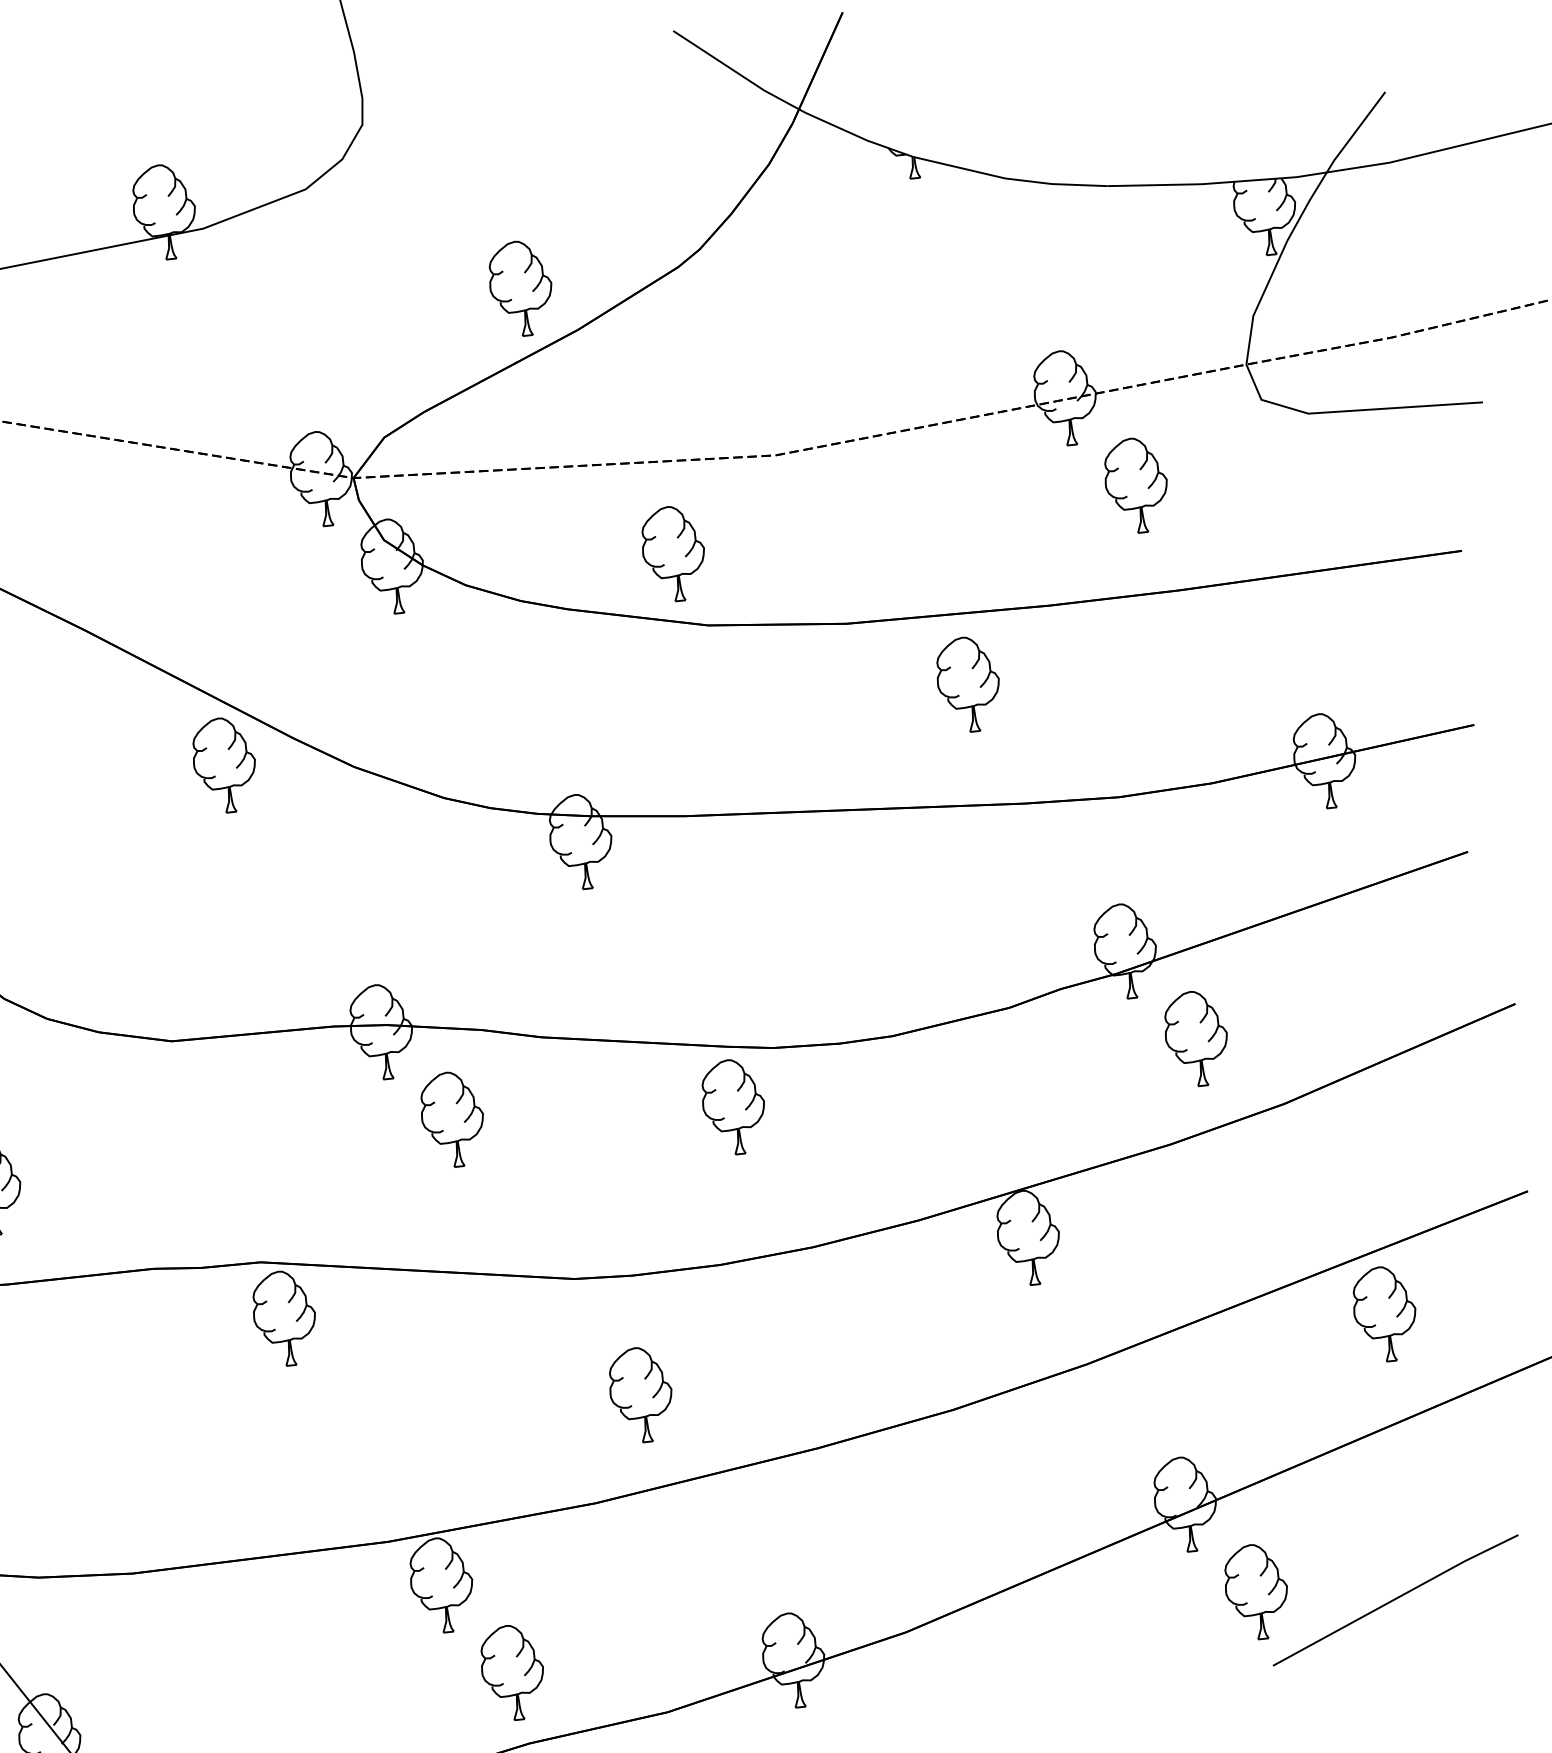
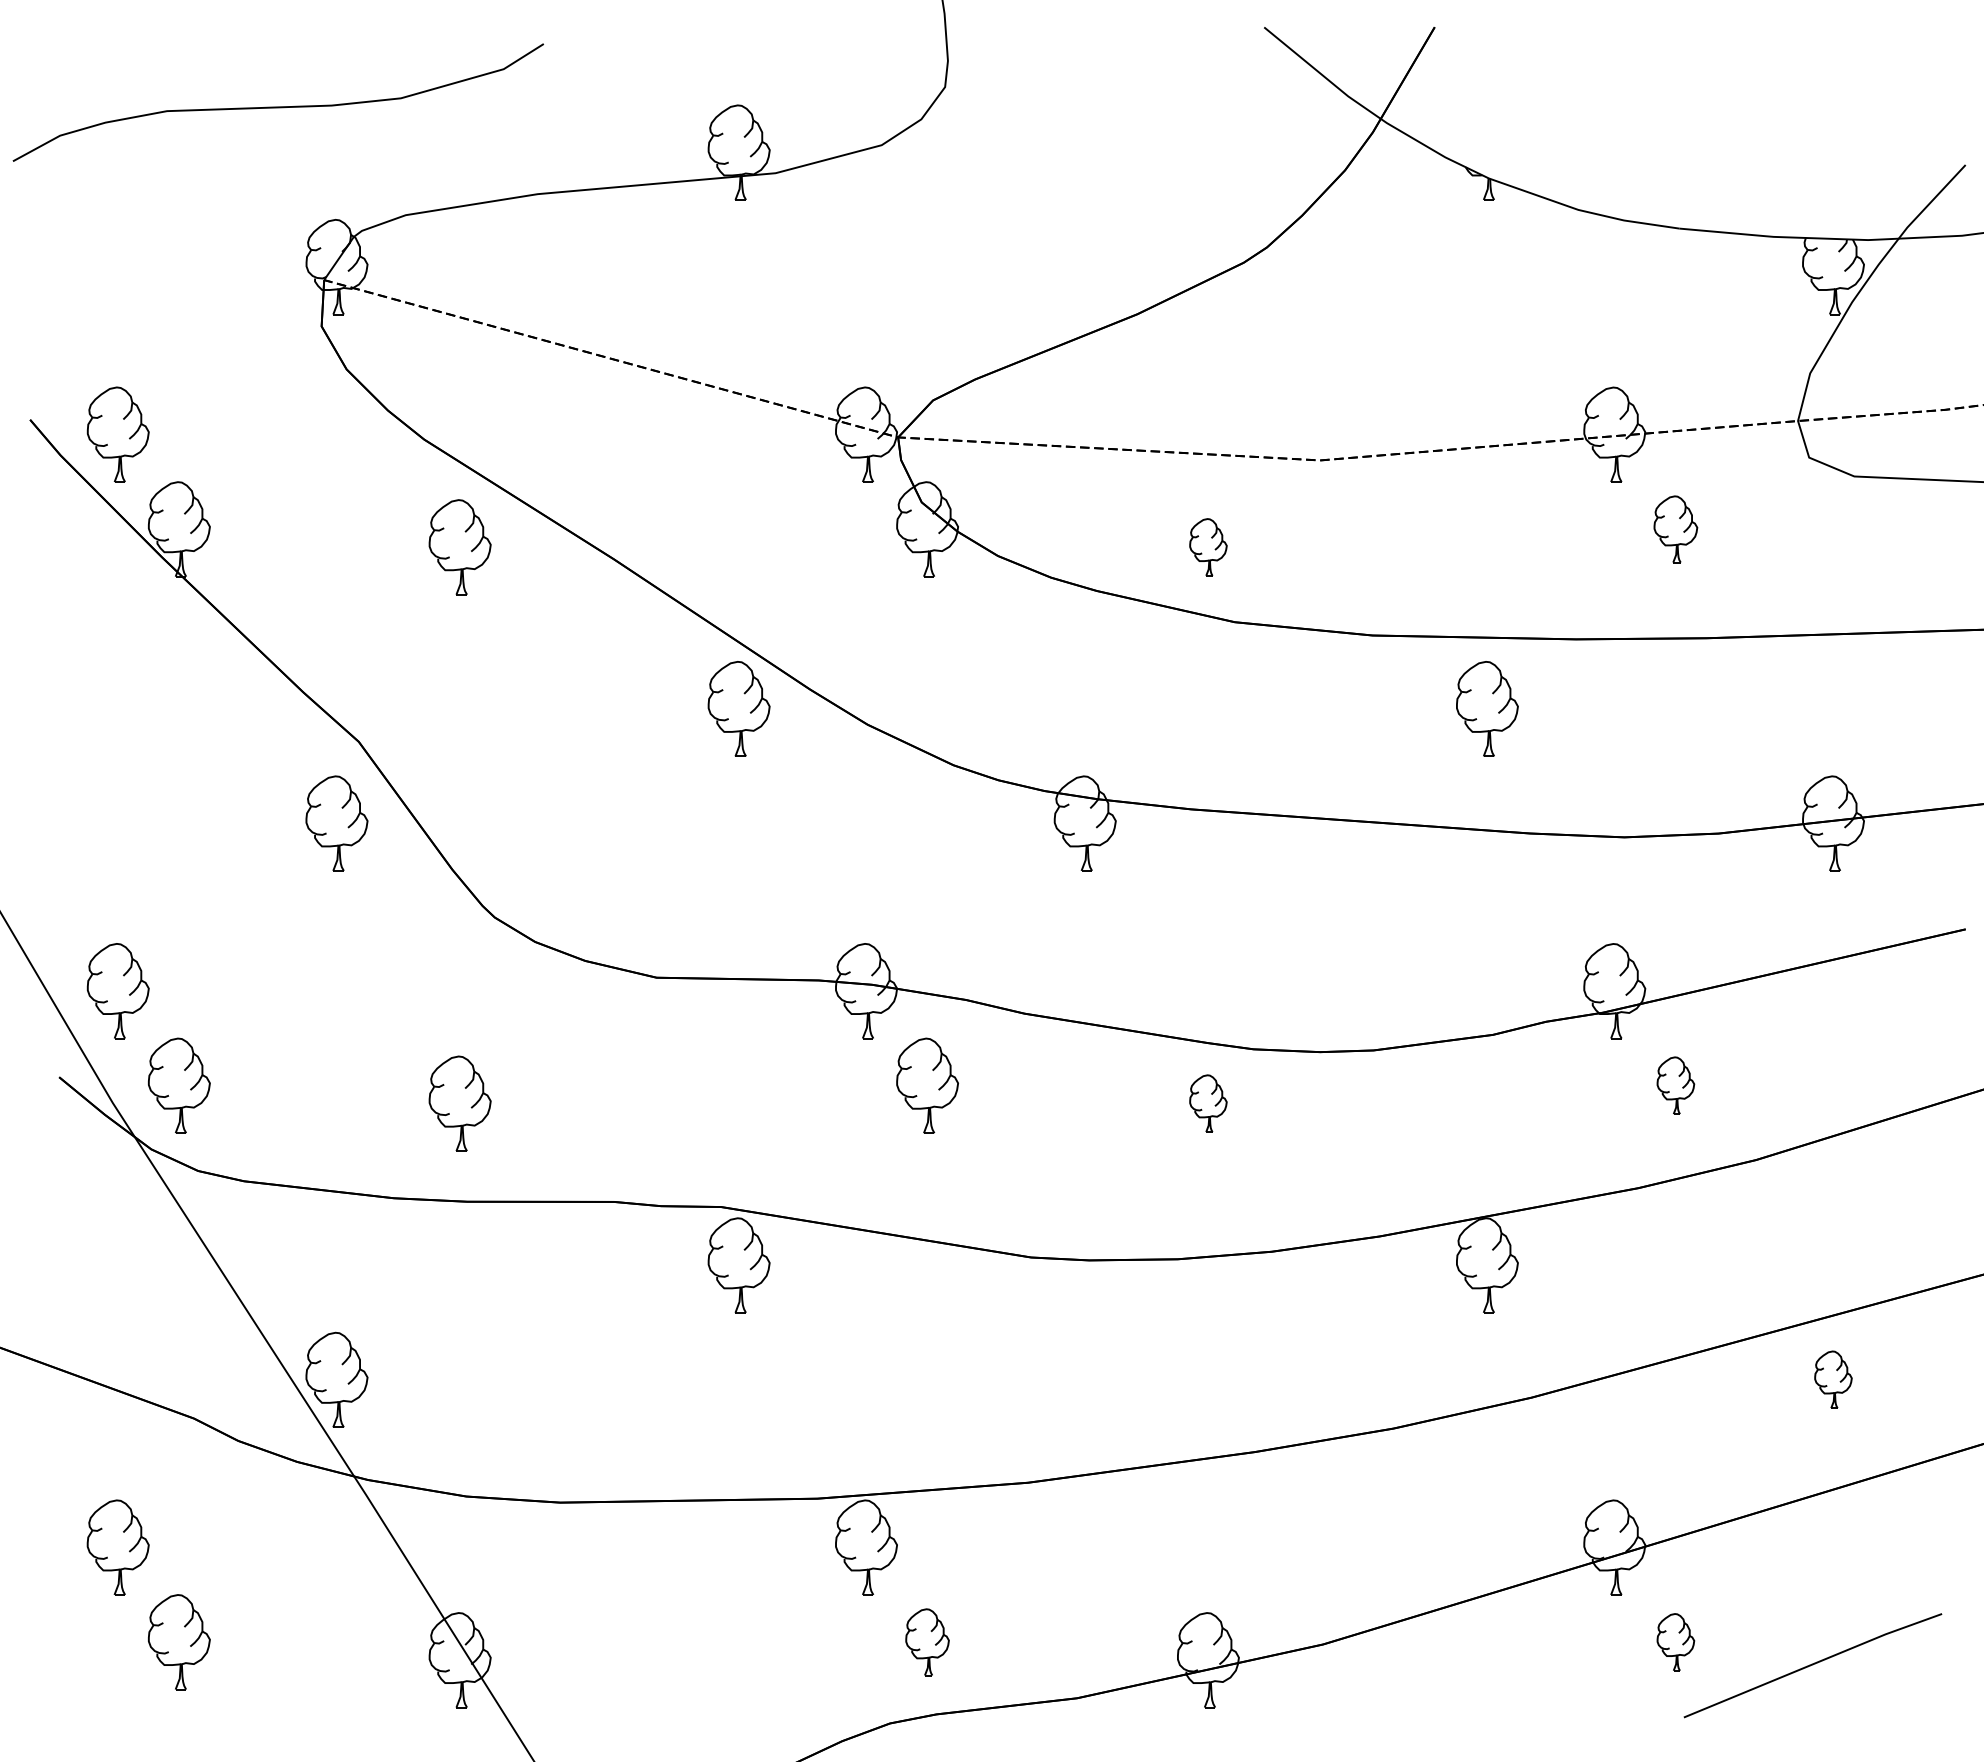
part: (520, 289) -> (1084, 267), removed
part: (1136, 485) -> (1675, 529), size x0.7
part: (673, 554) -> (1208, 547), size x0.6
part: (1196, 1038) -> (1675, 1085), size x0.6
part: (734, 1106) -> (1208, 1103), size x0.6
part: (1385, 1313) -> (1833, 1379), size x0.6
part: (640, 1394) -> (1084, 1379), removed
part: (1256, 1592) -> (1675, 1642), size x0.6
part: (512, 1672) -> (927, 1642), size x0.7

